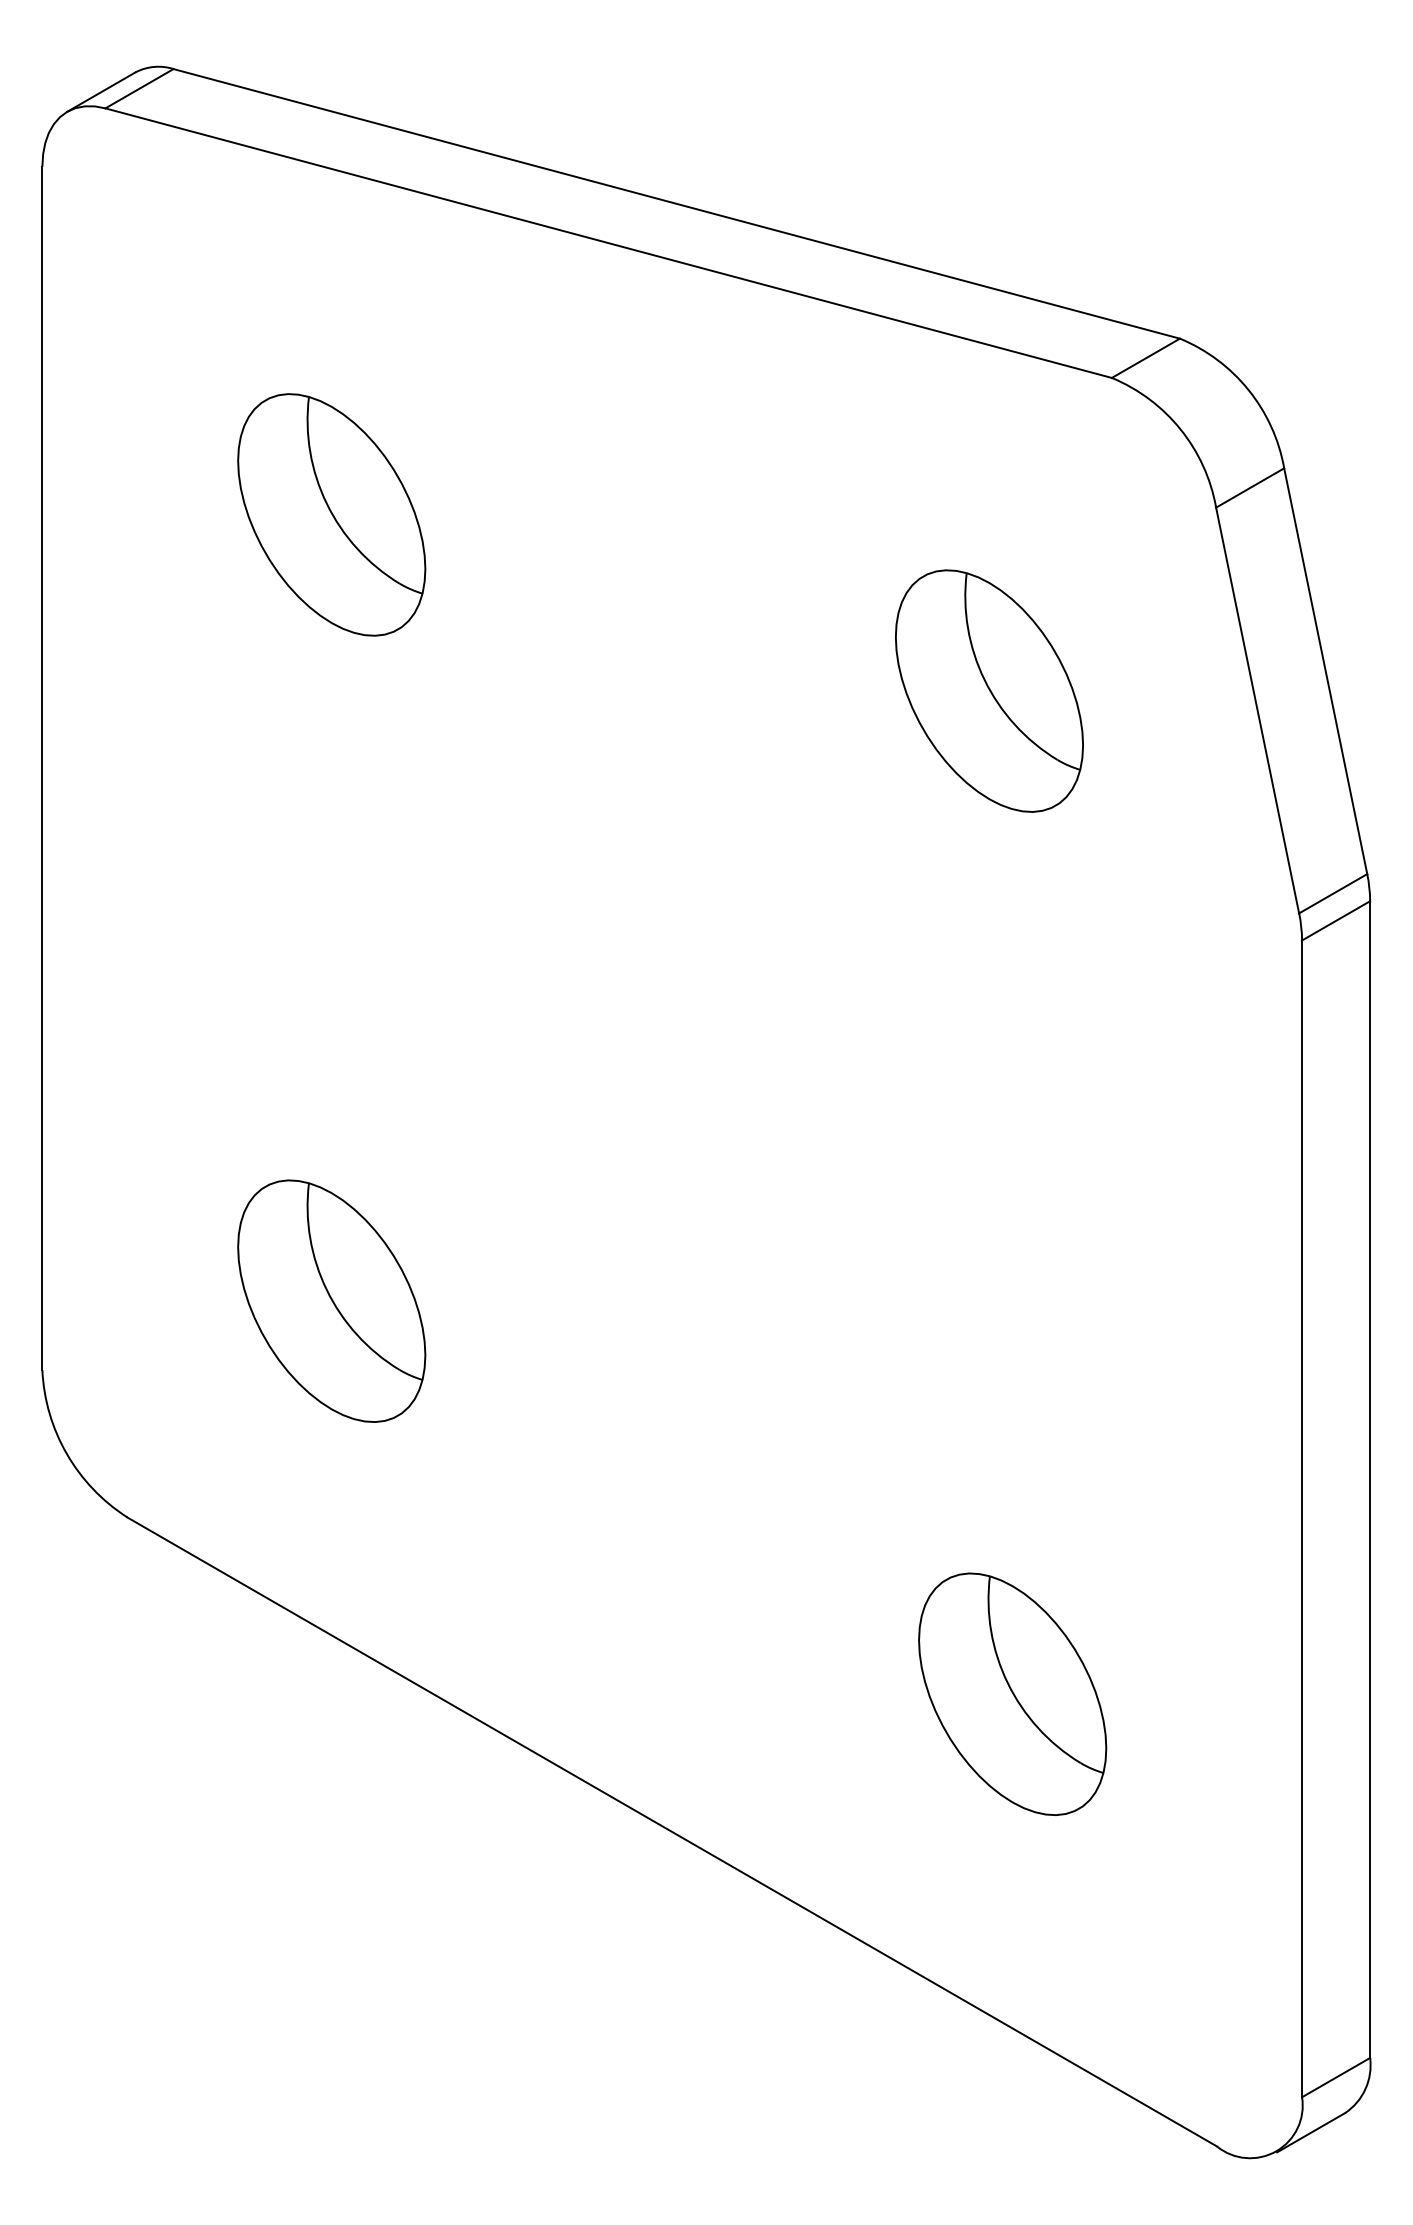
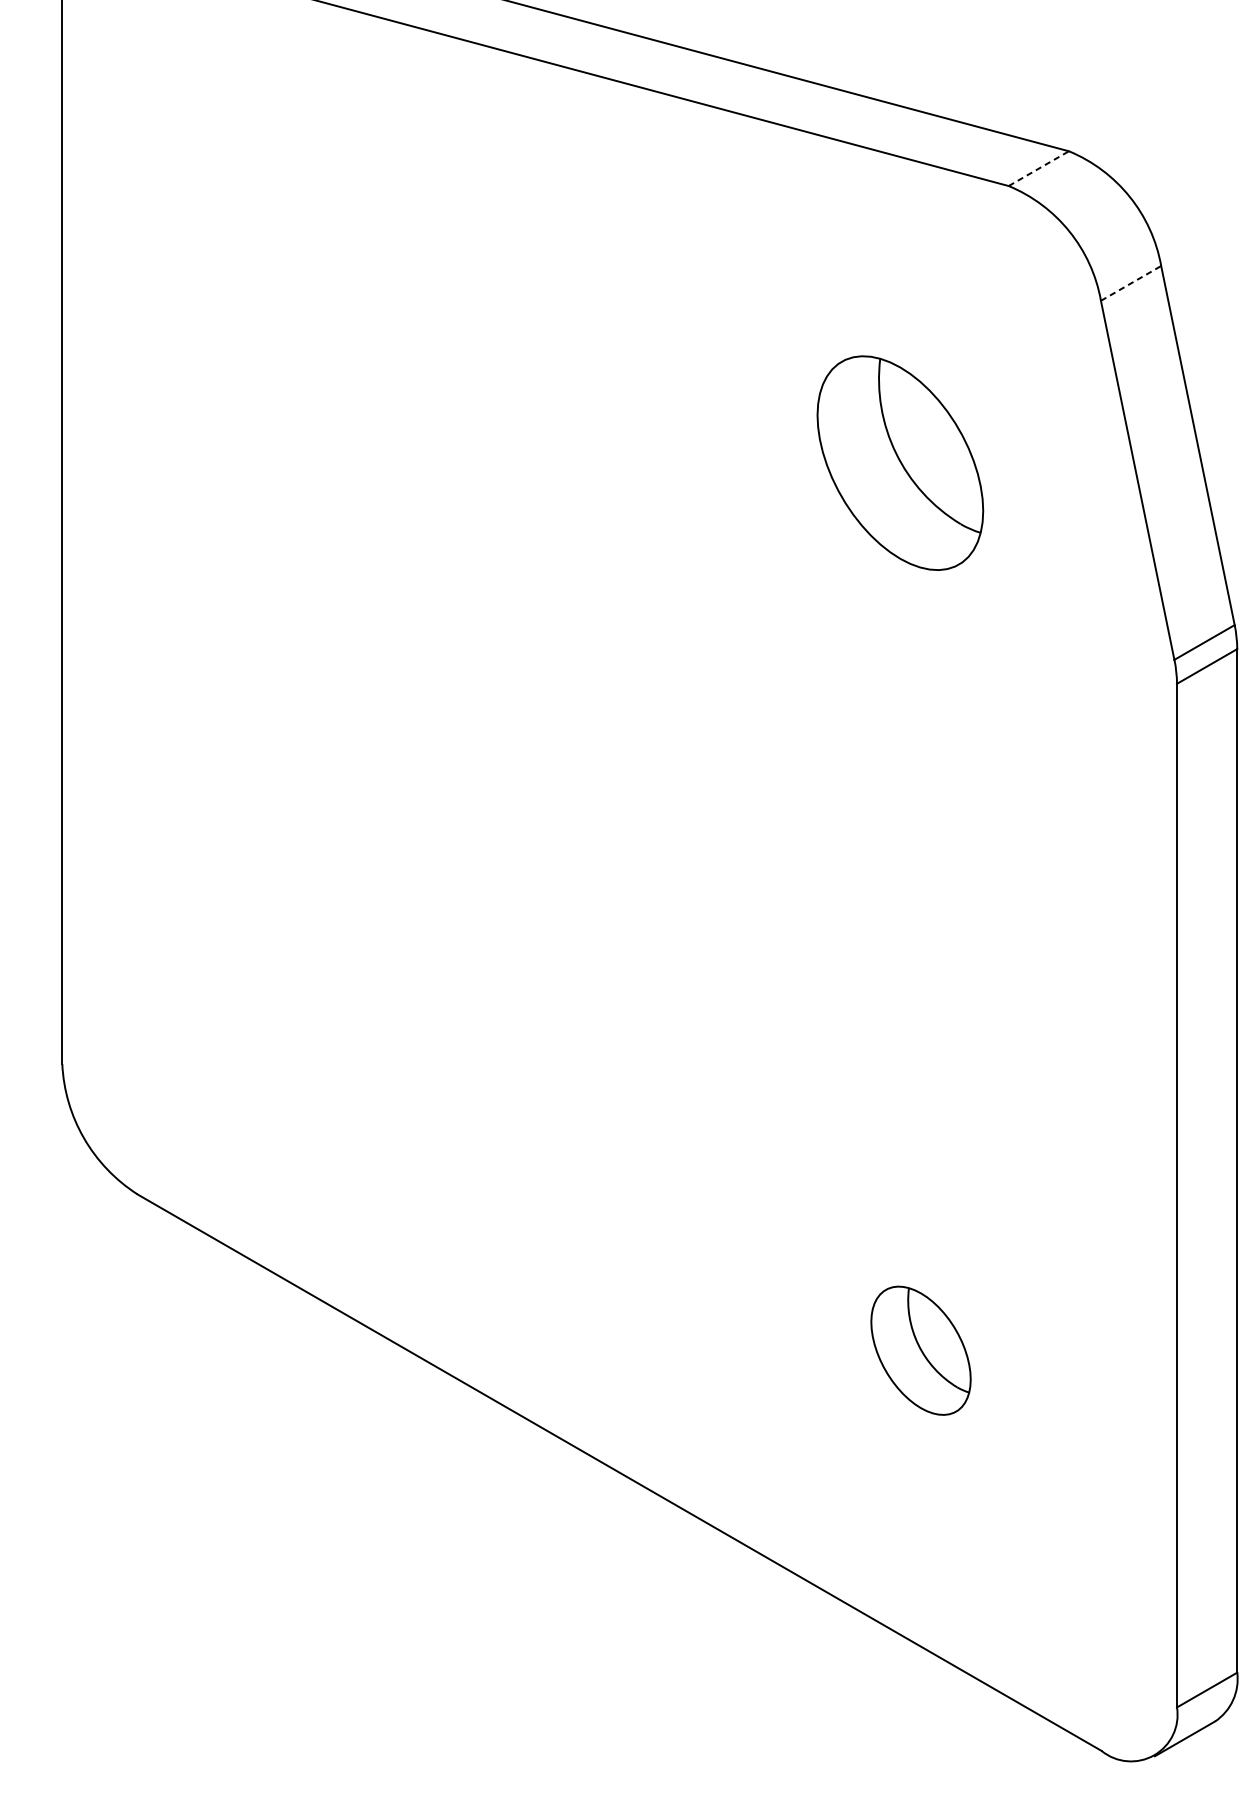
line: (1146, 358) -> (1039, 168), solid -> dashed
line: (1250, 487) -> (1131, 282), solid -> dashed
part: (331, 514) -> (318, 306), removed
part: (331, 1300) -> (318, 1002), removed
part: (1012, 1693) -> (920, 1350), size x0.6

